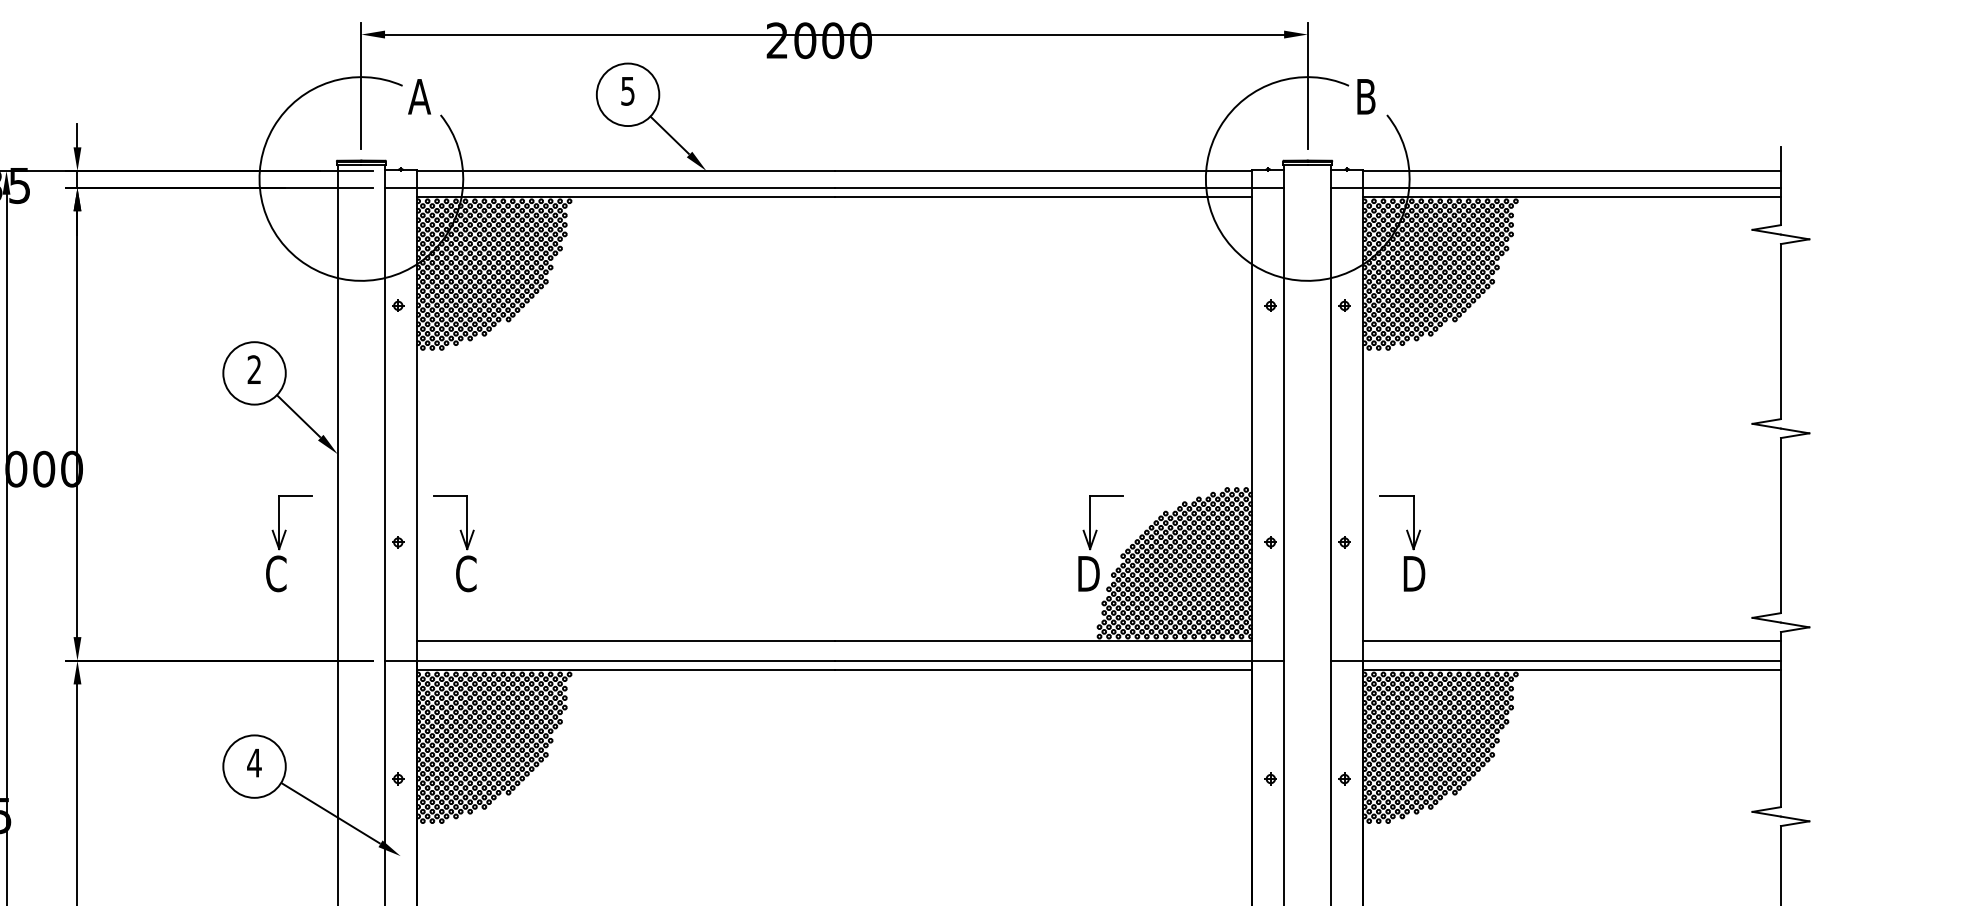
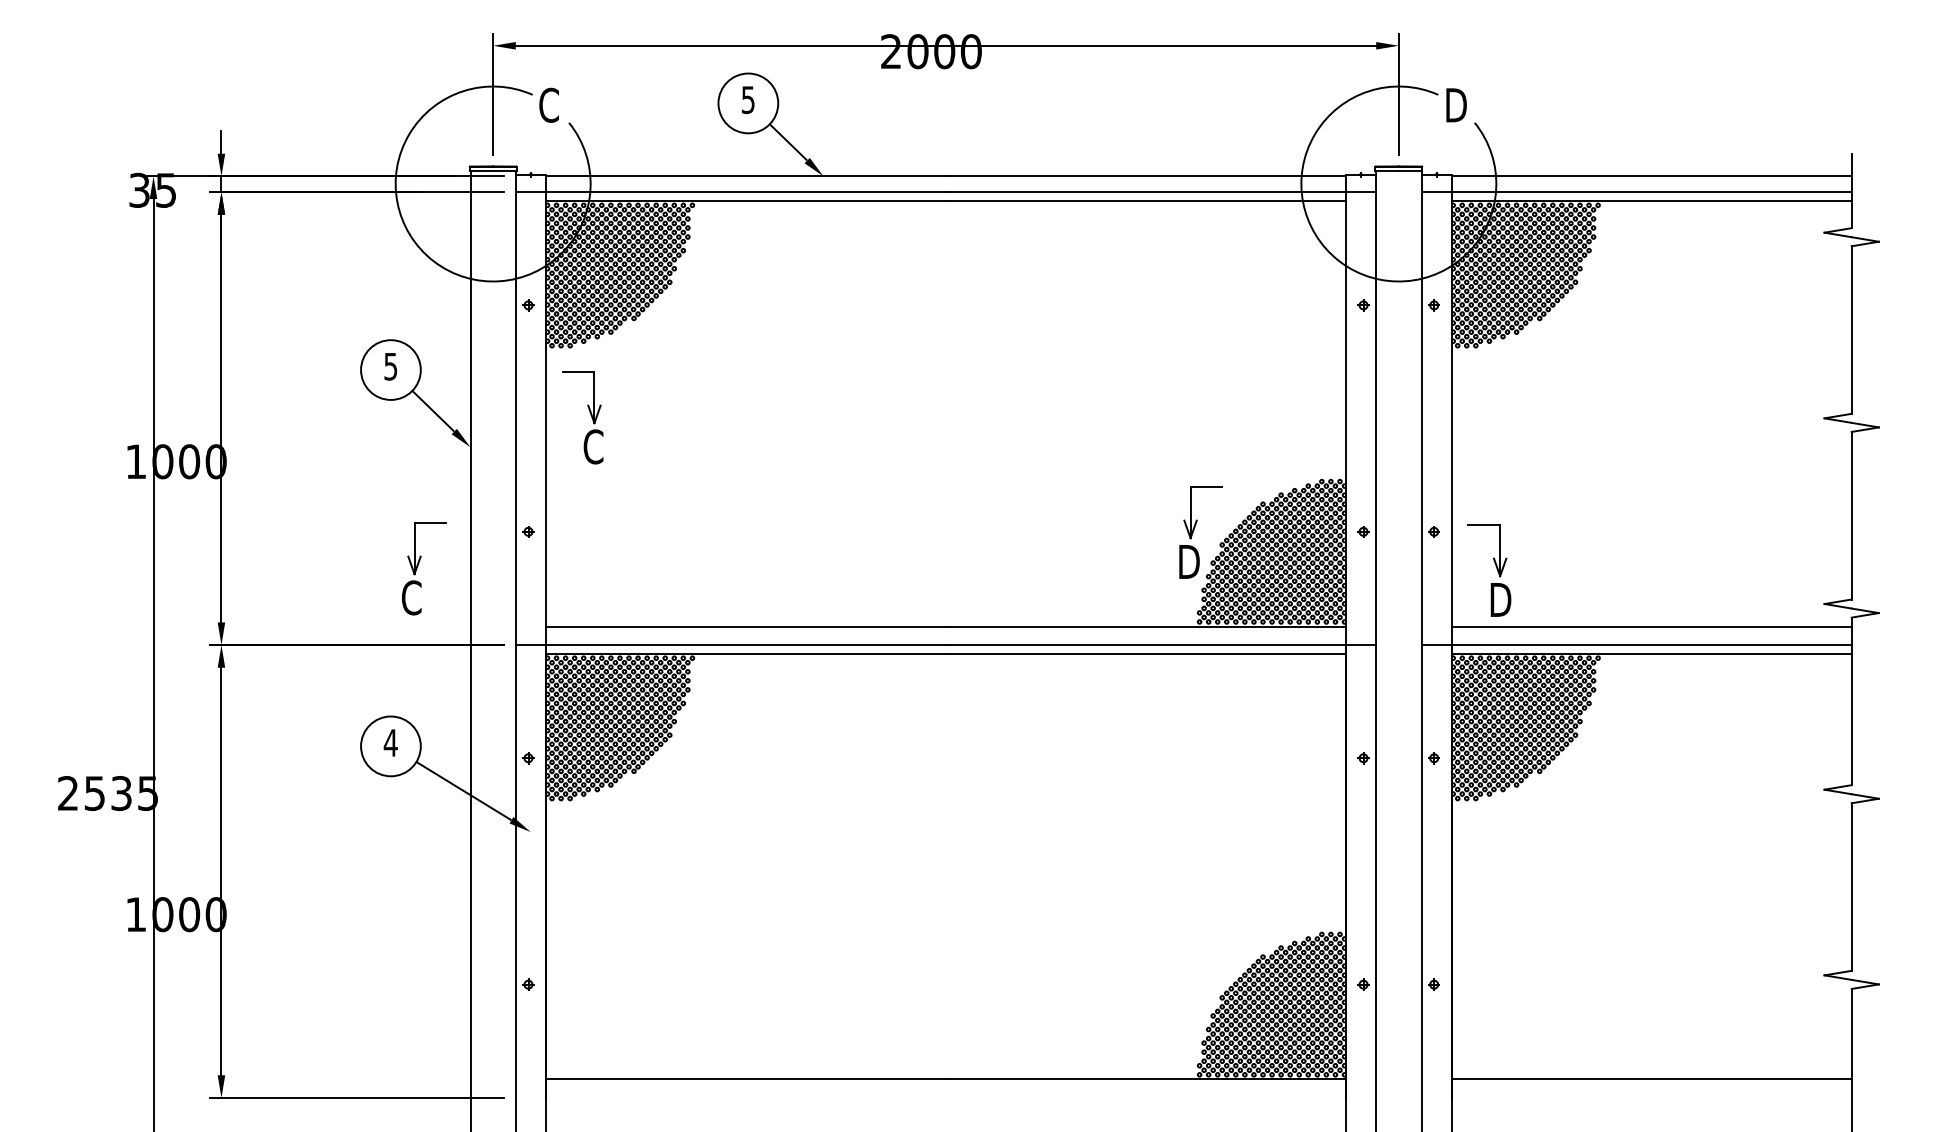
text: (419, 95) -> (548, 104), A -> C
text: (1369, 96) -> (1457, 105), B -> D
text: (254, 369) -> (390, 366), 2 -> 5
part: (283, 541) -> (418, 566), moved
part: (463, 541) -> (590, 415), moved
part: (1409, 542) -> (1496, 569), moved

